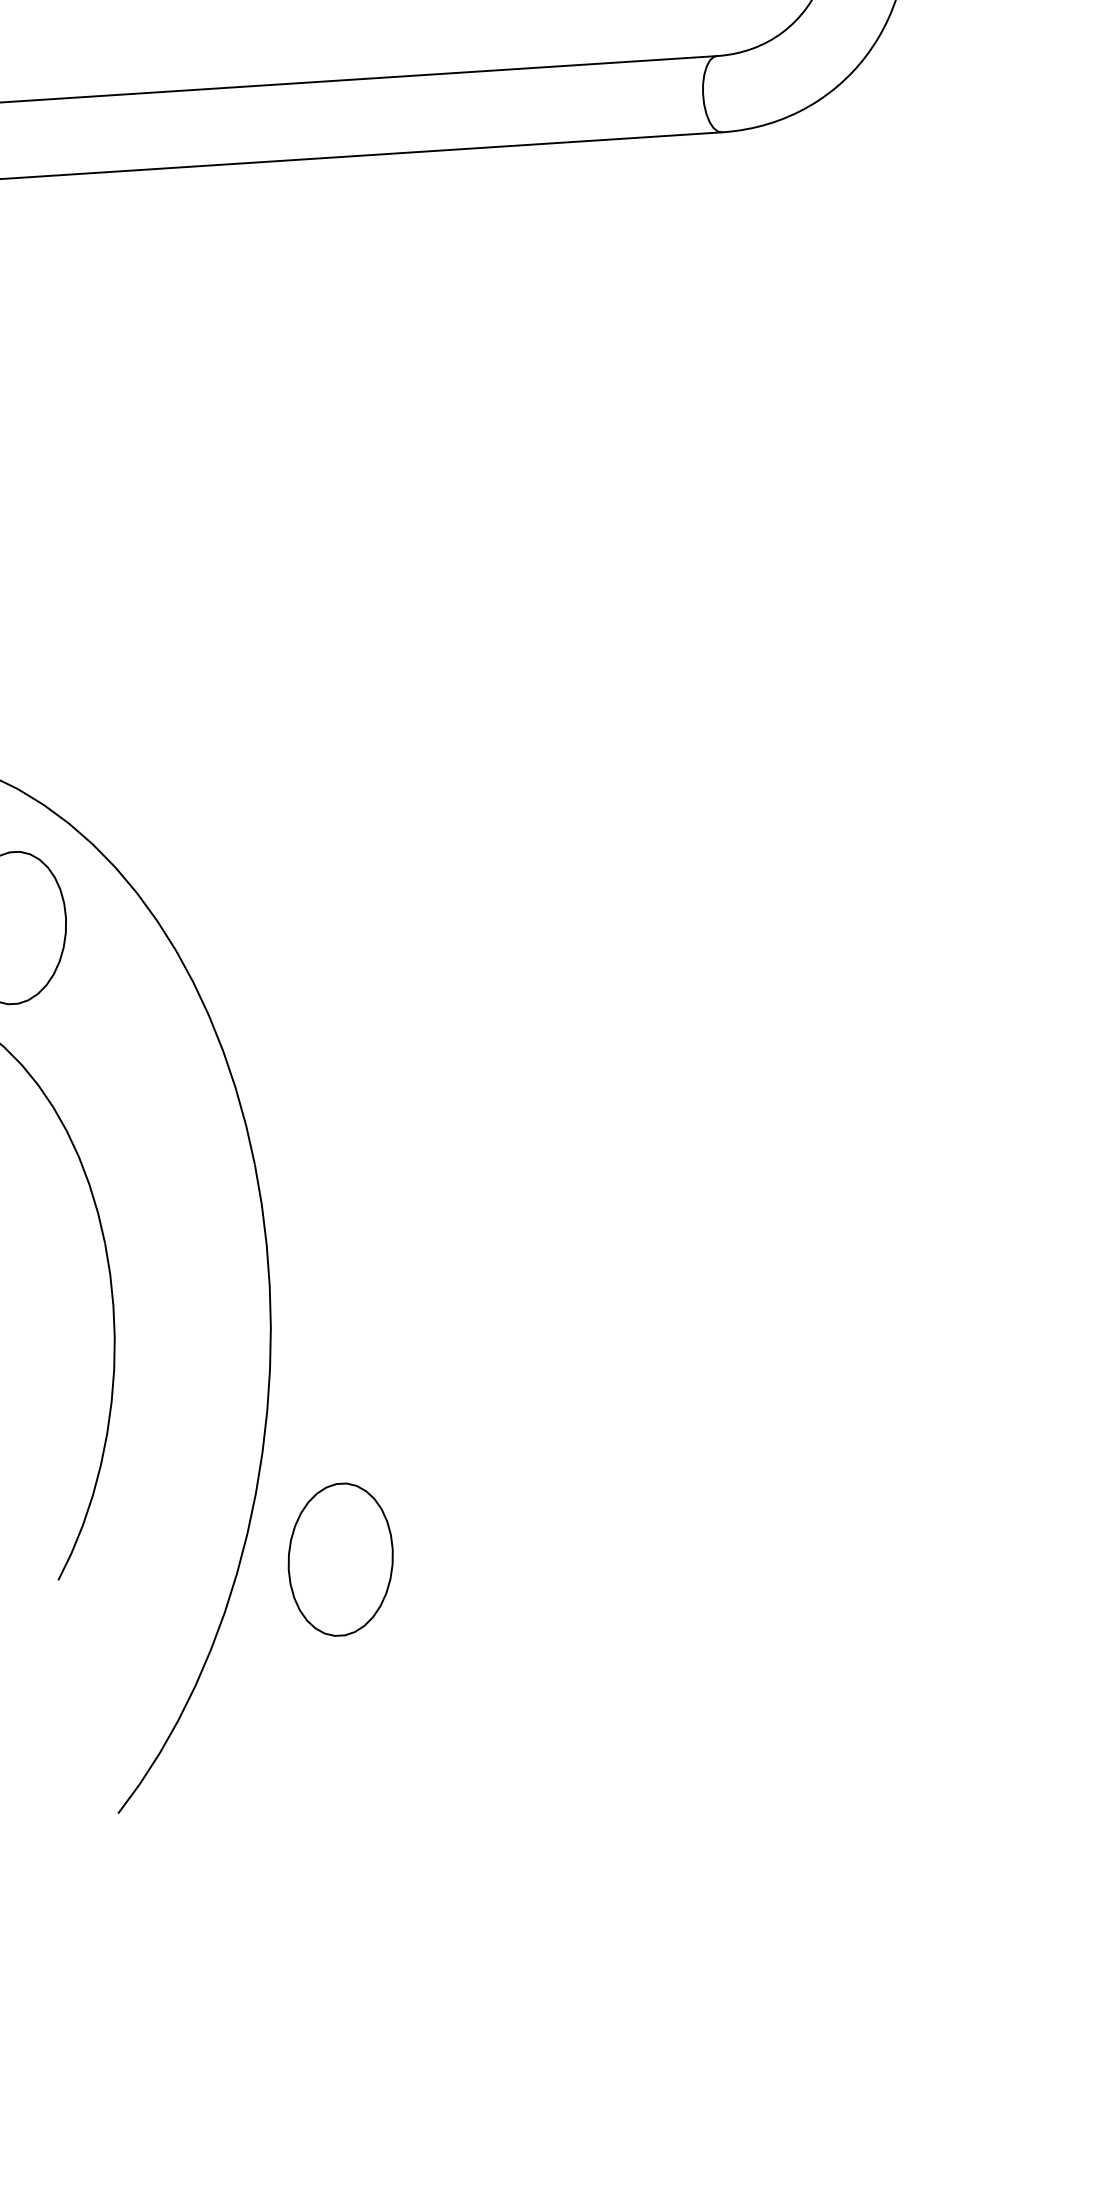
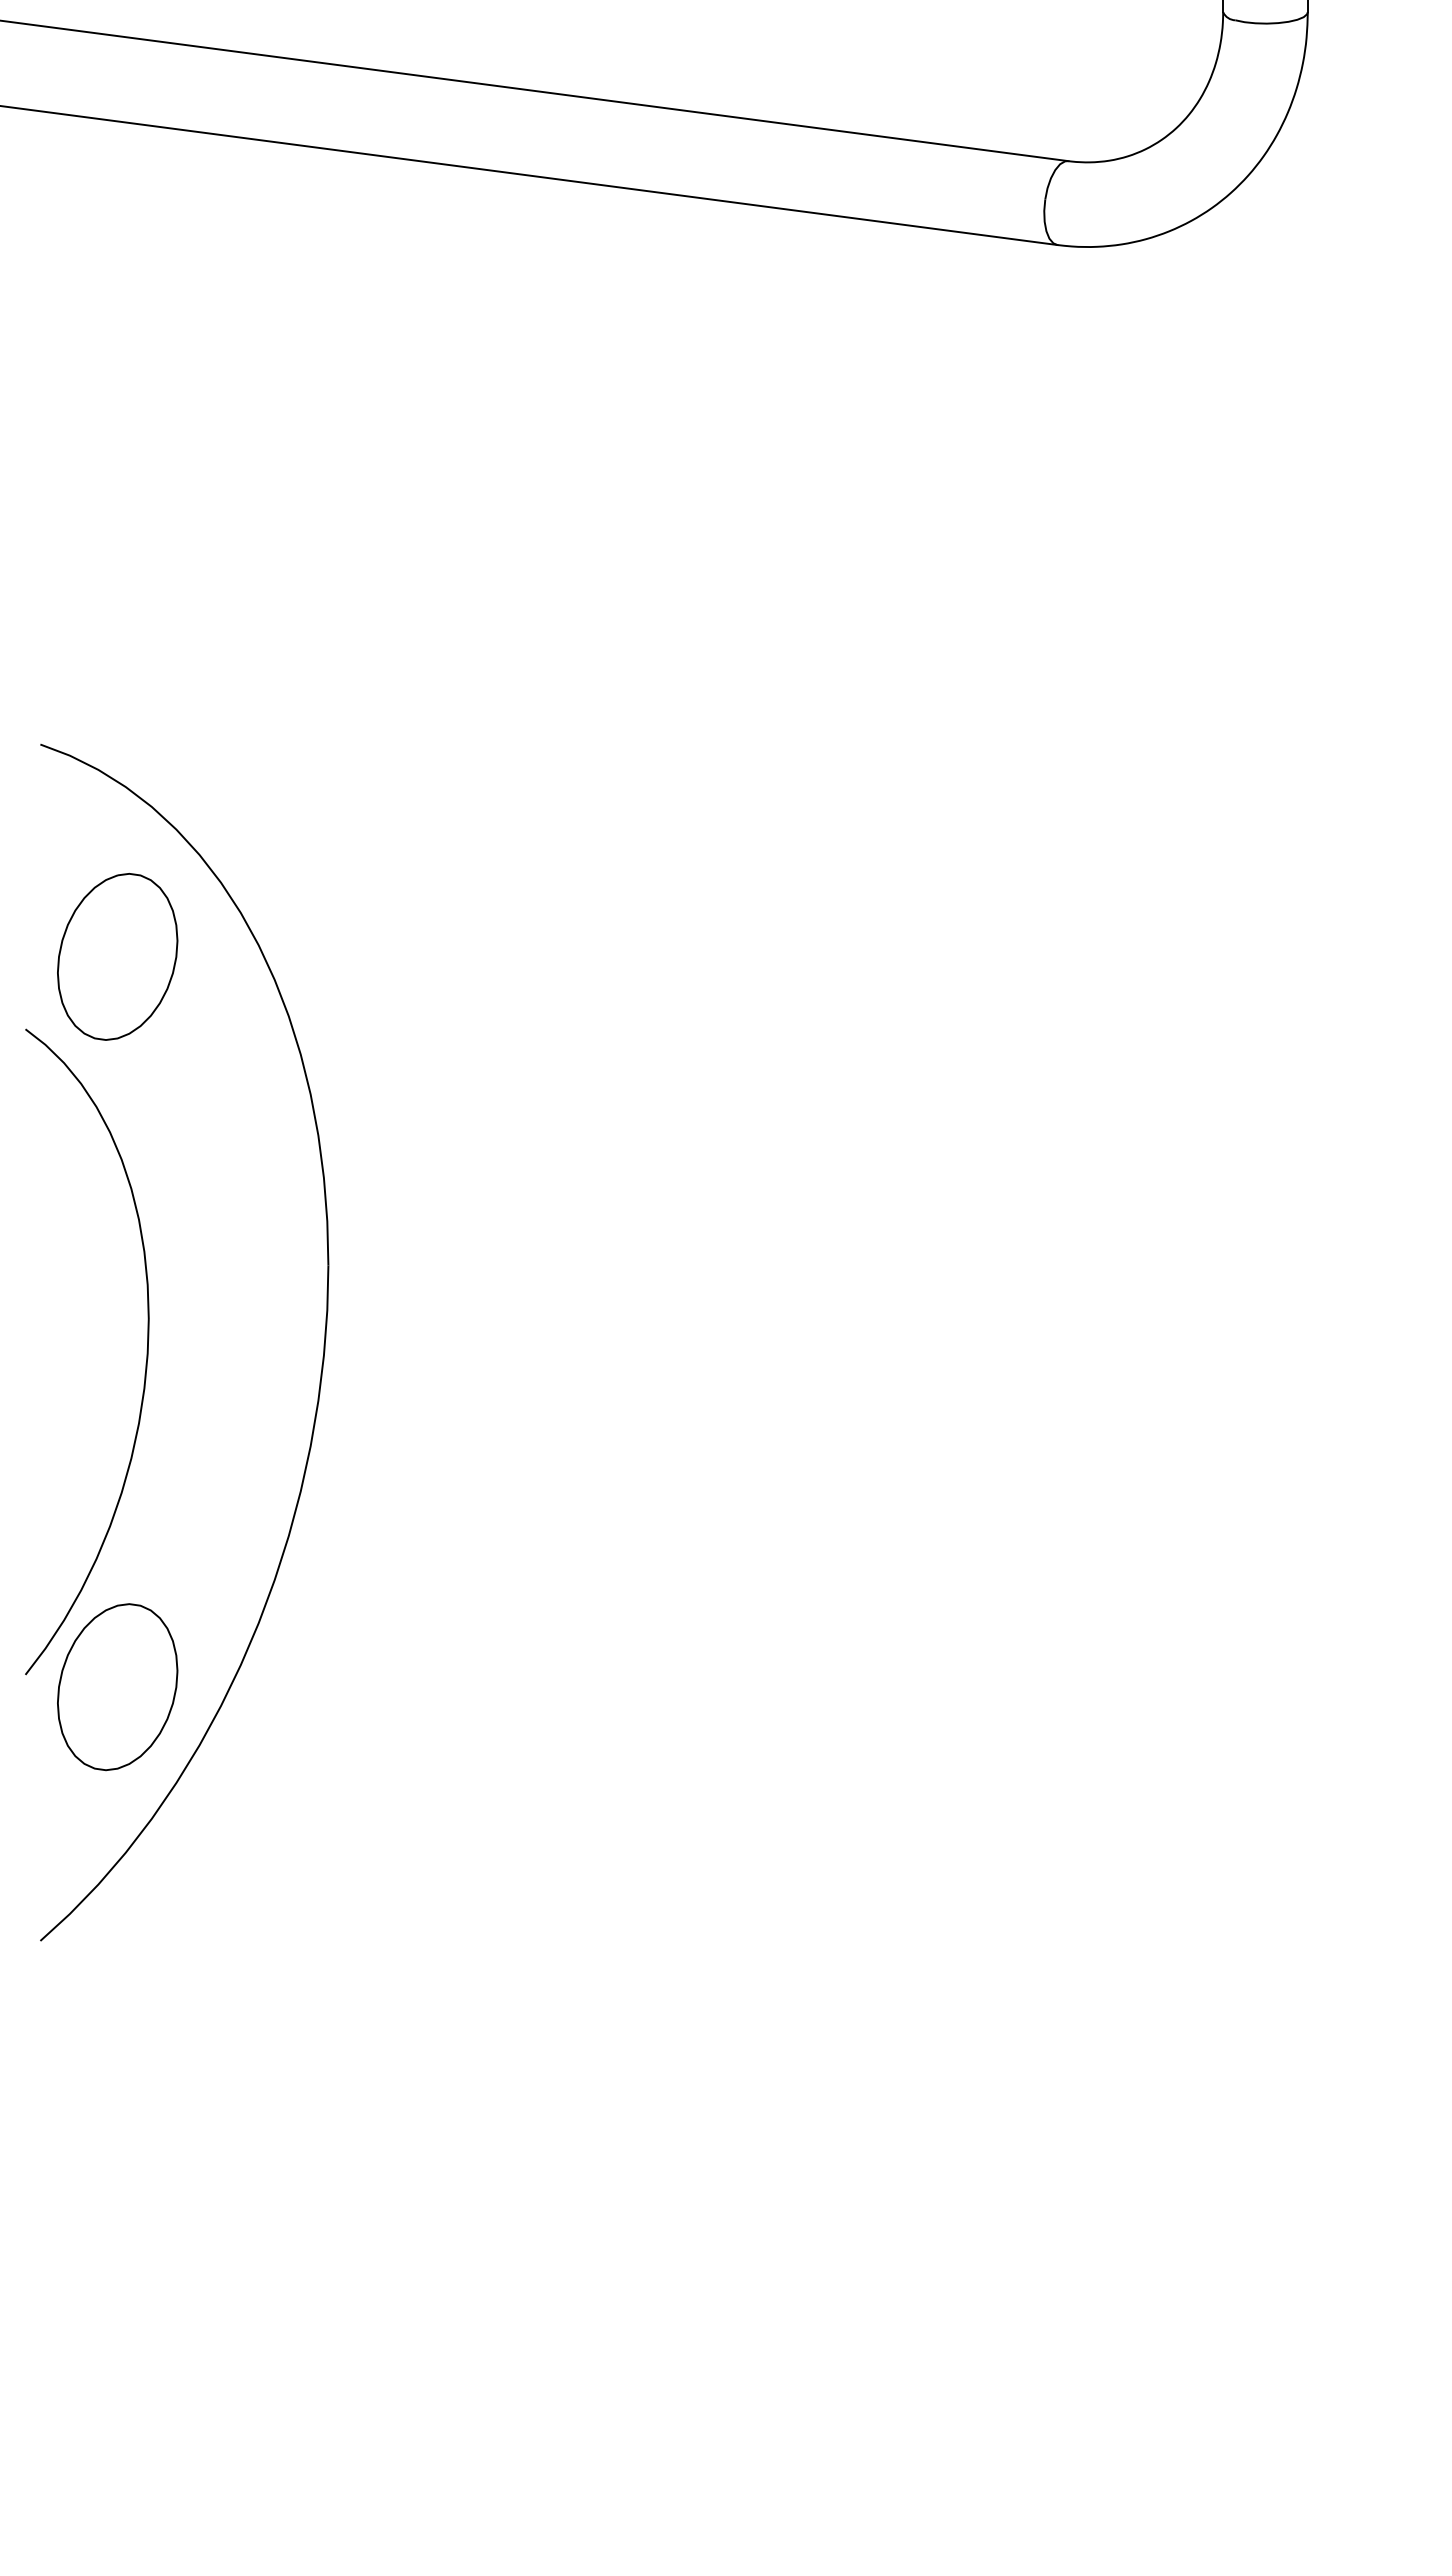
part: (340, 1560) -> (117, 1687), moved

